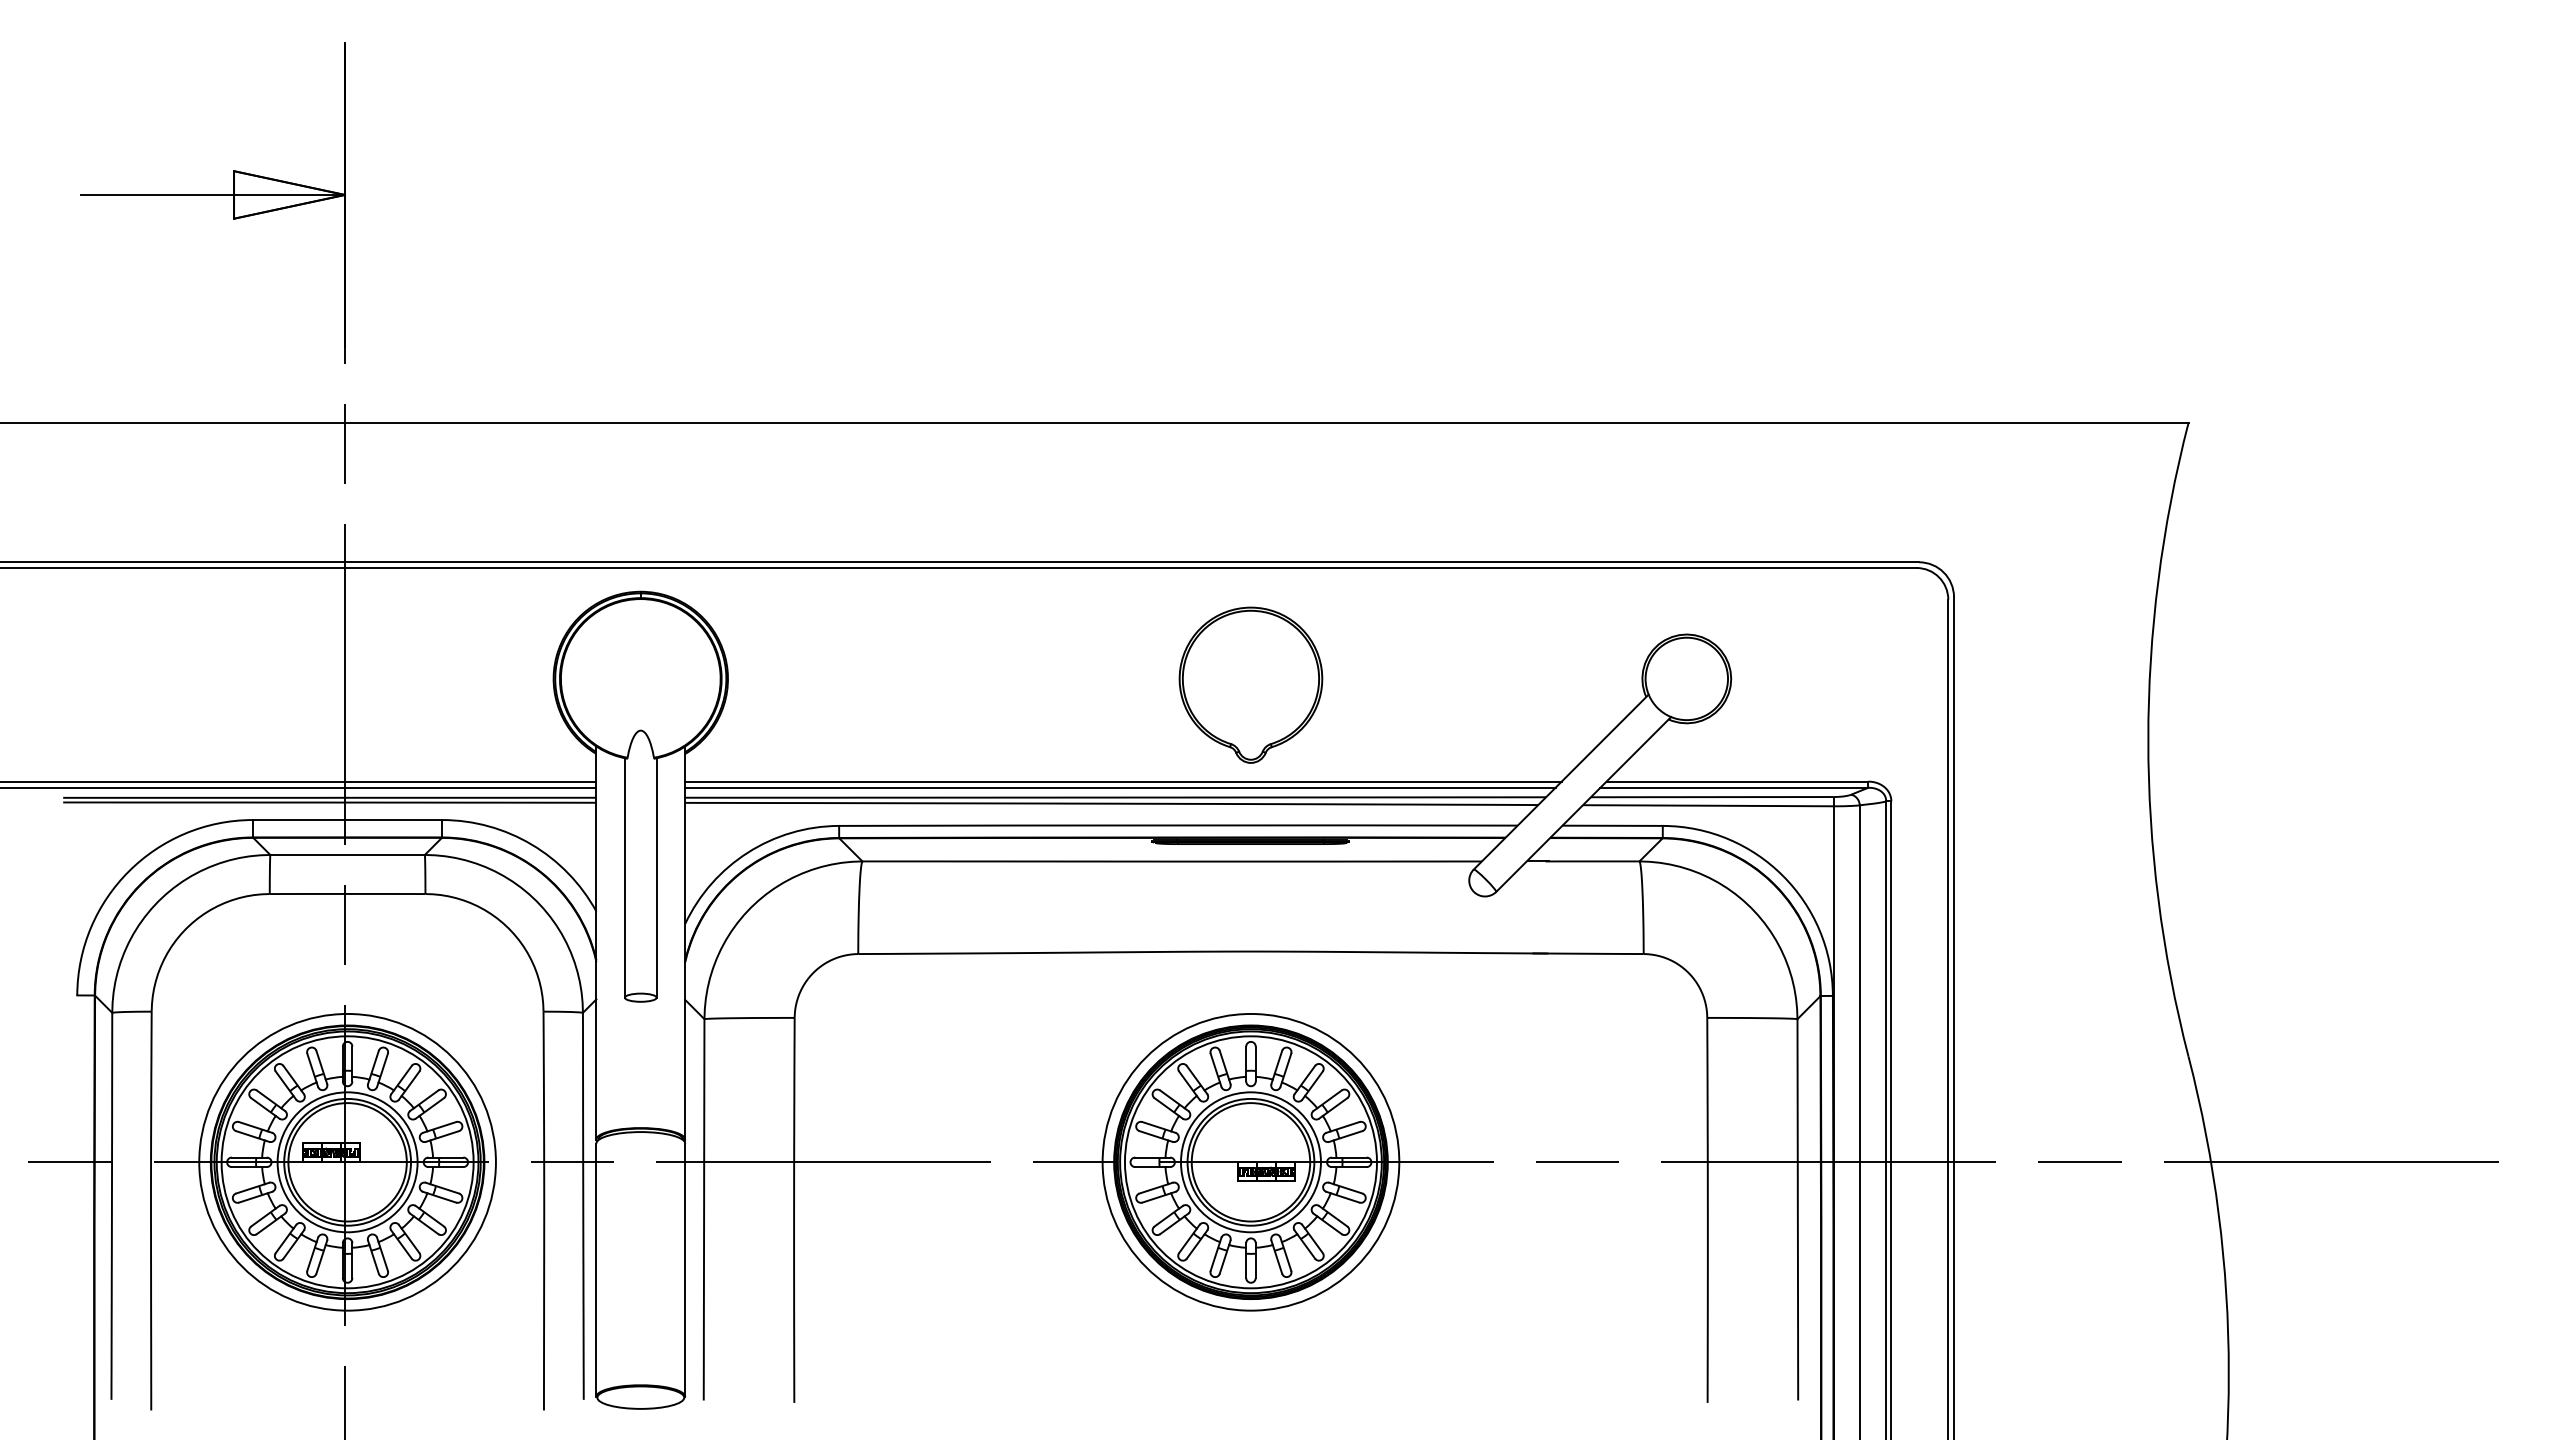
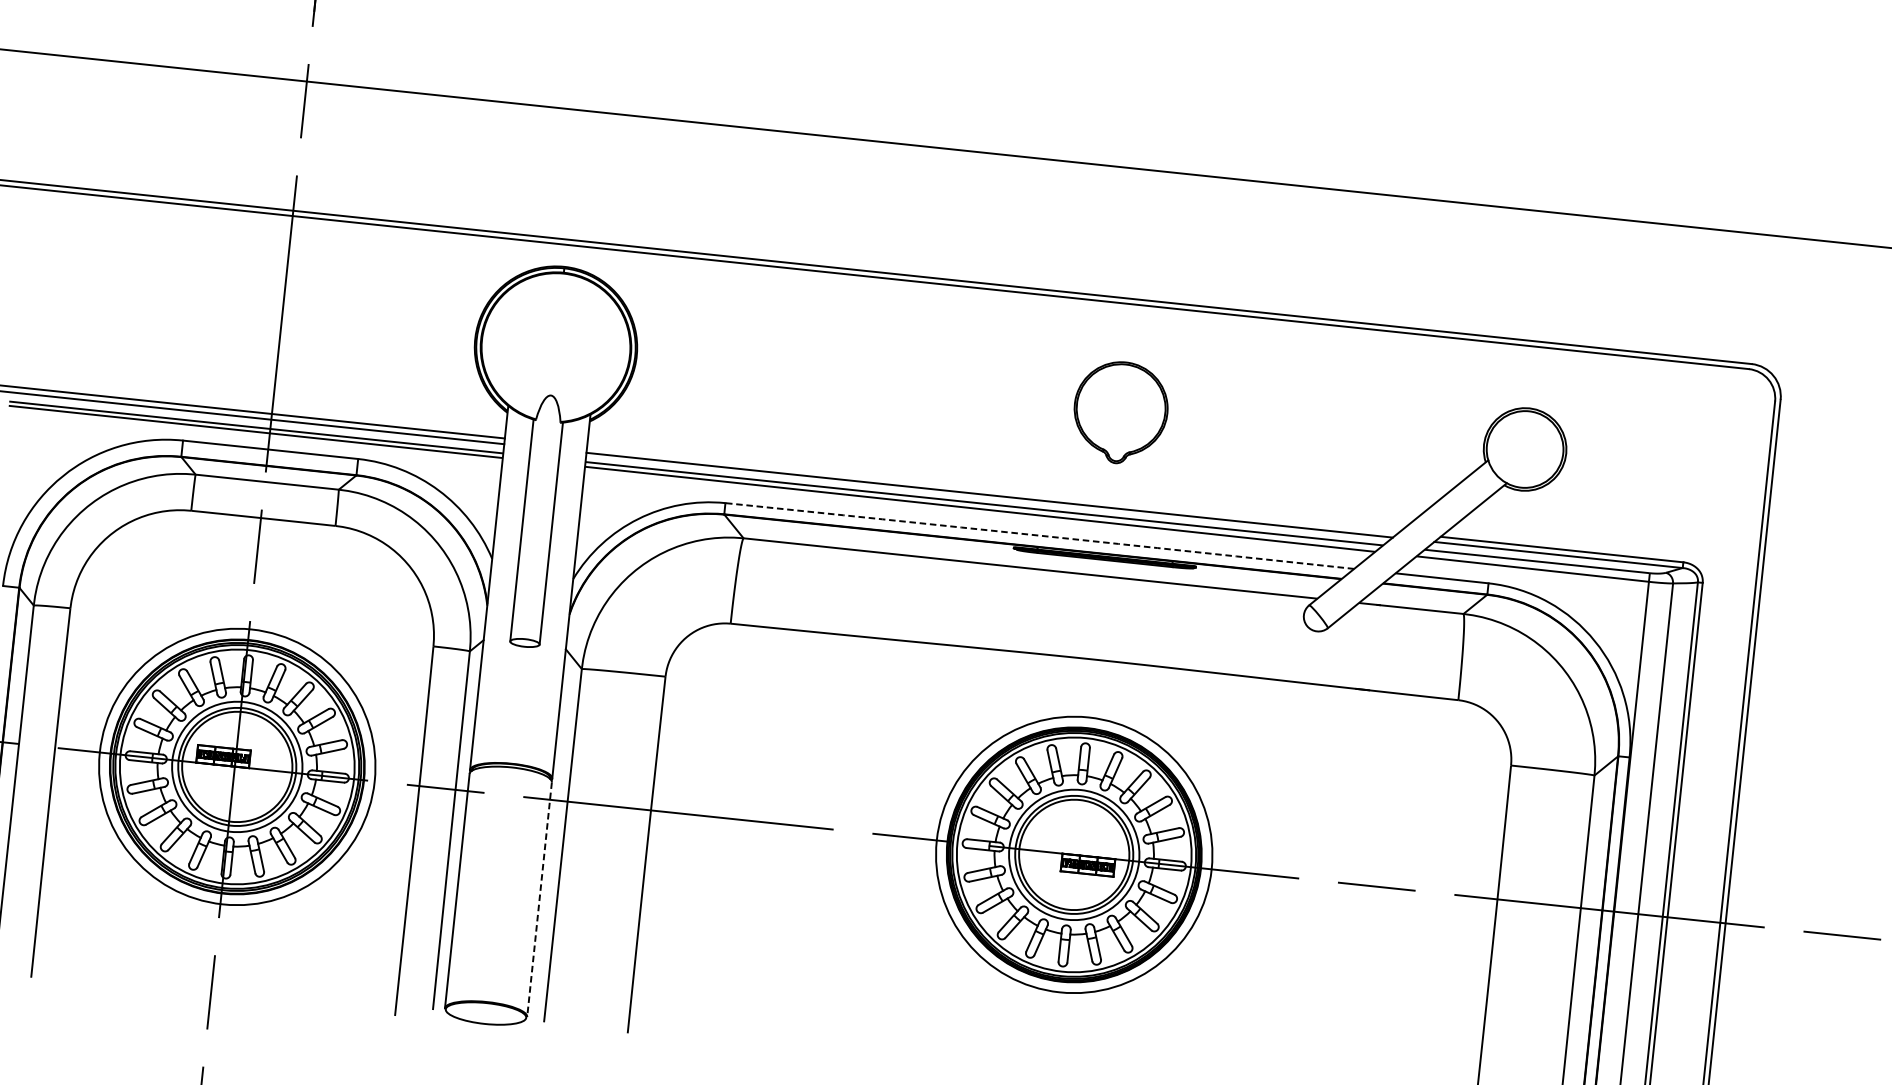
part: (1250, 684) -> (1120, 412), size x0.7
line: (1123, 781) -> (993, 489), removed
arc: (1178, 825) -> (1039, 535), solid -> dashed
line: (685, 1270) -> (539, 900), solid -> dashed

